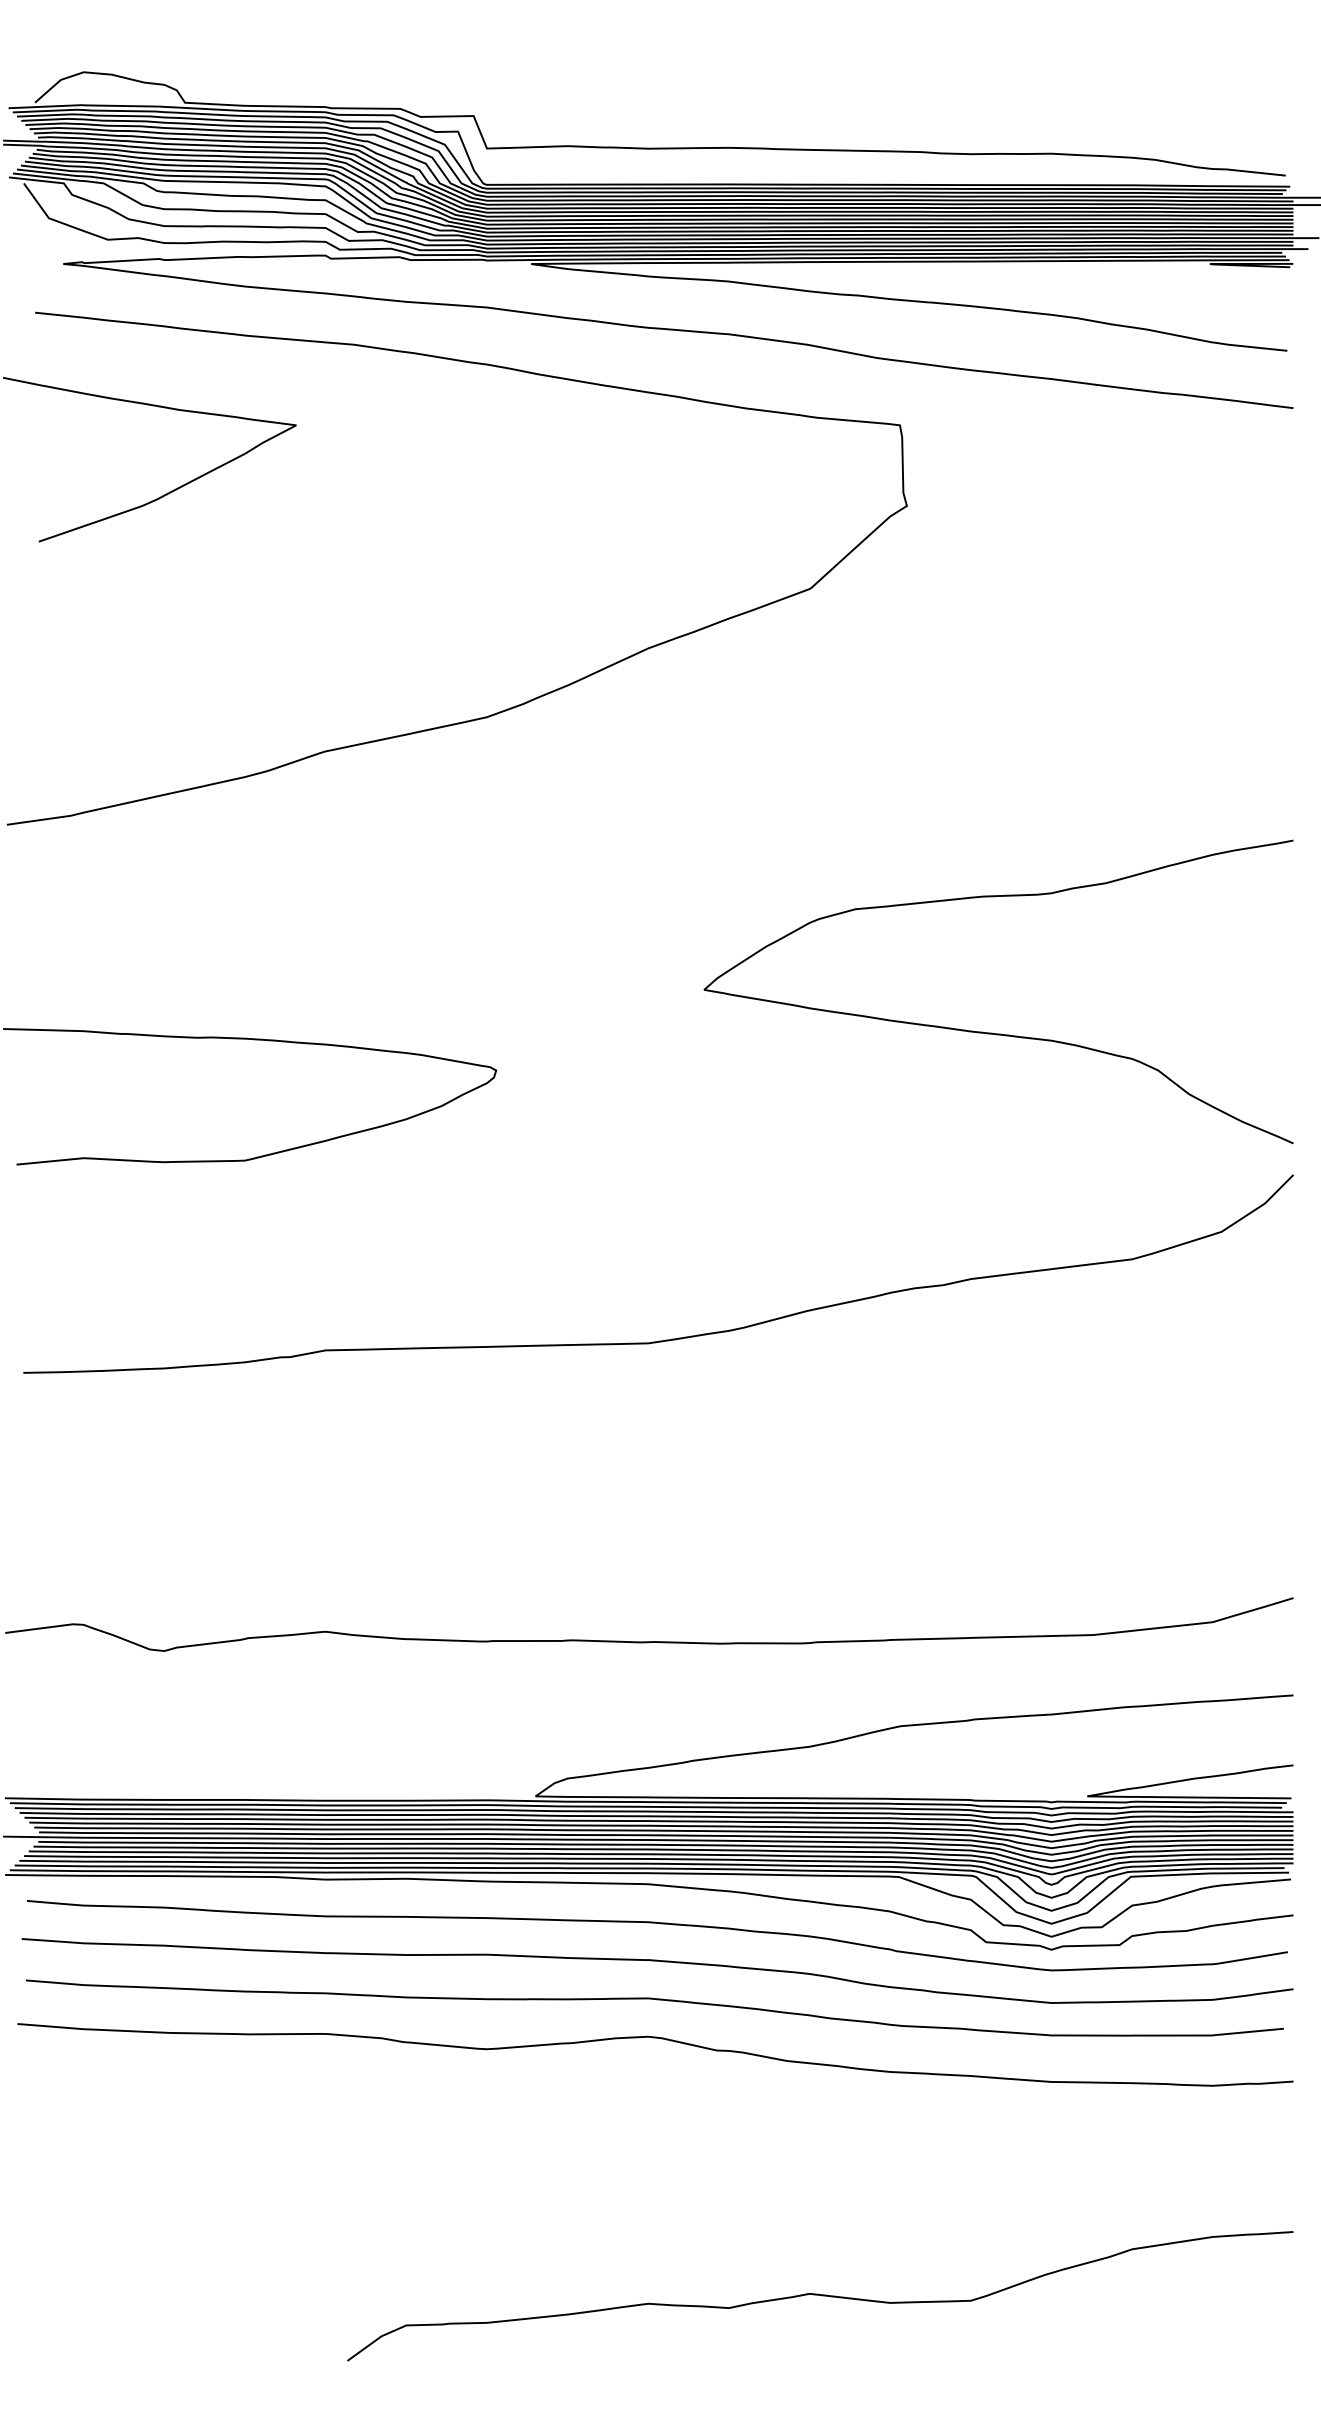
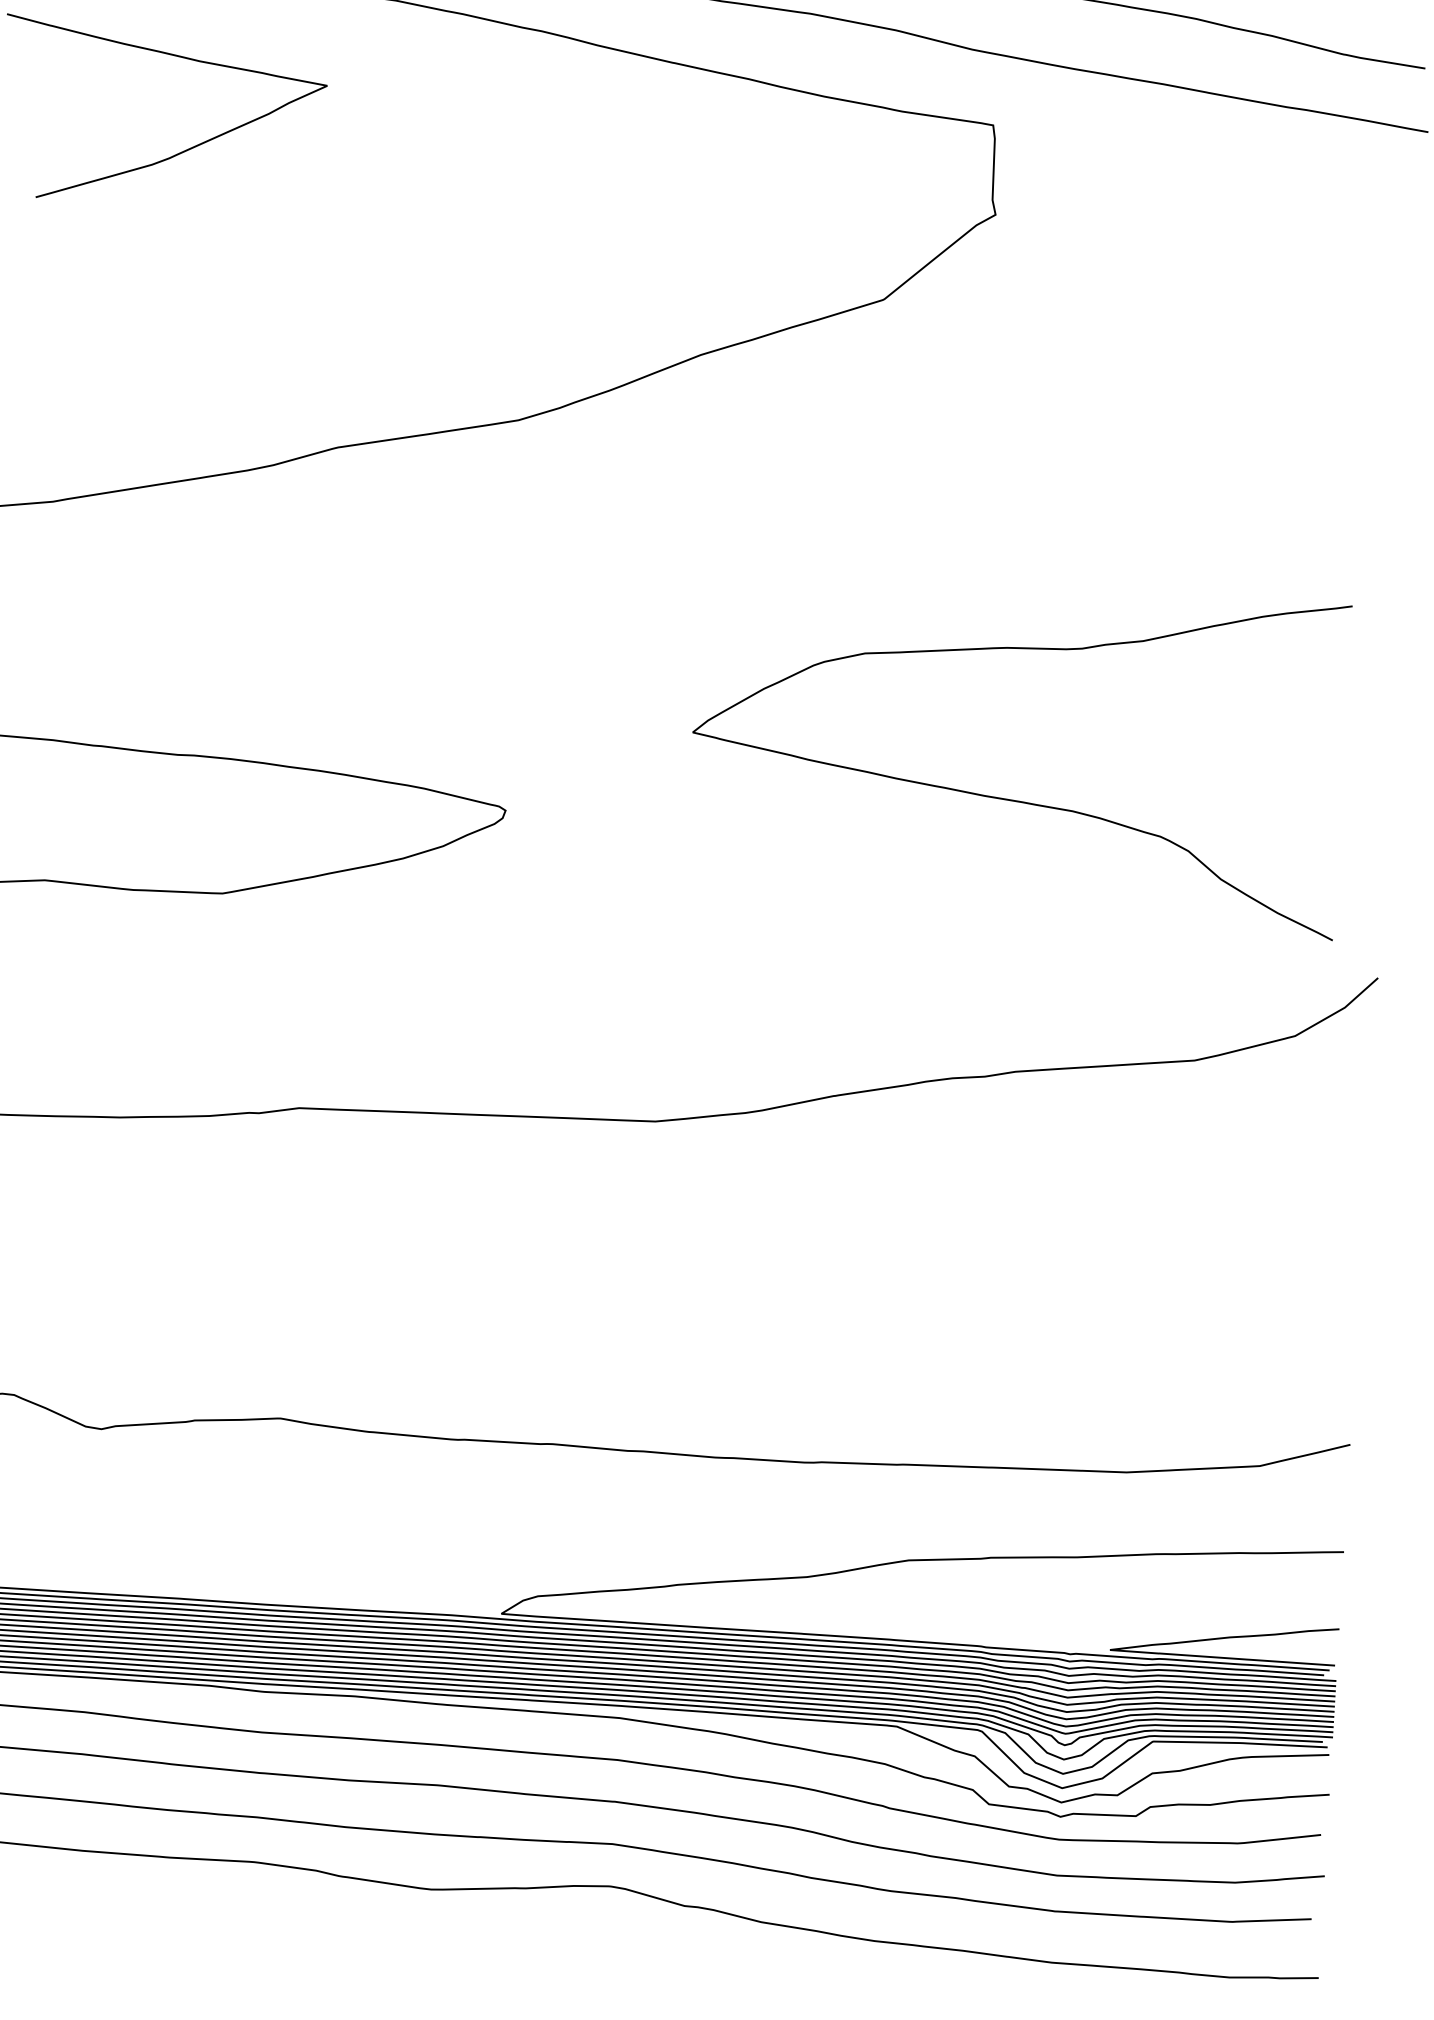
curve: (992, 1032) -> (1008, 798), moved

